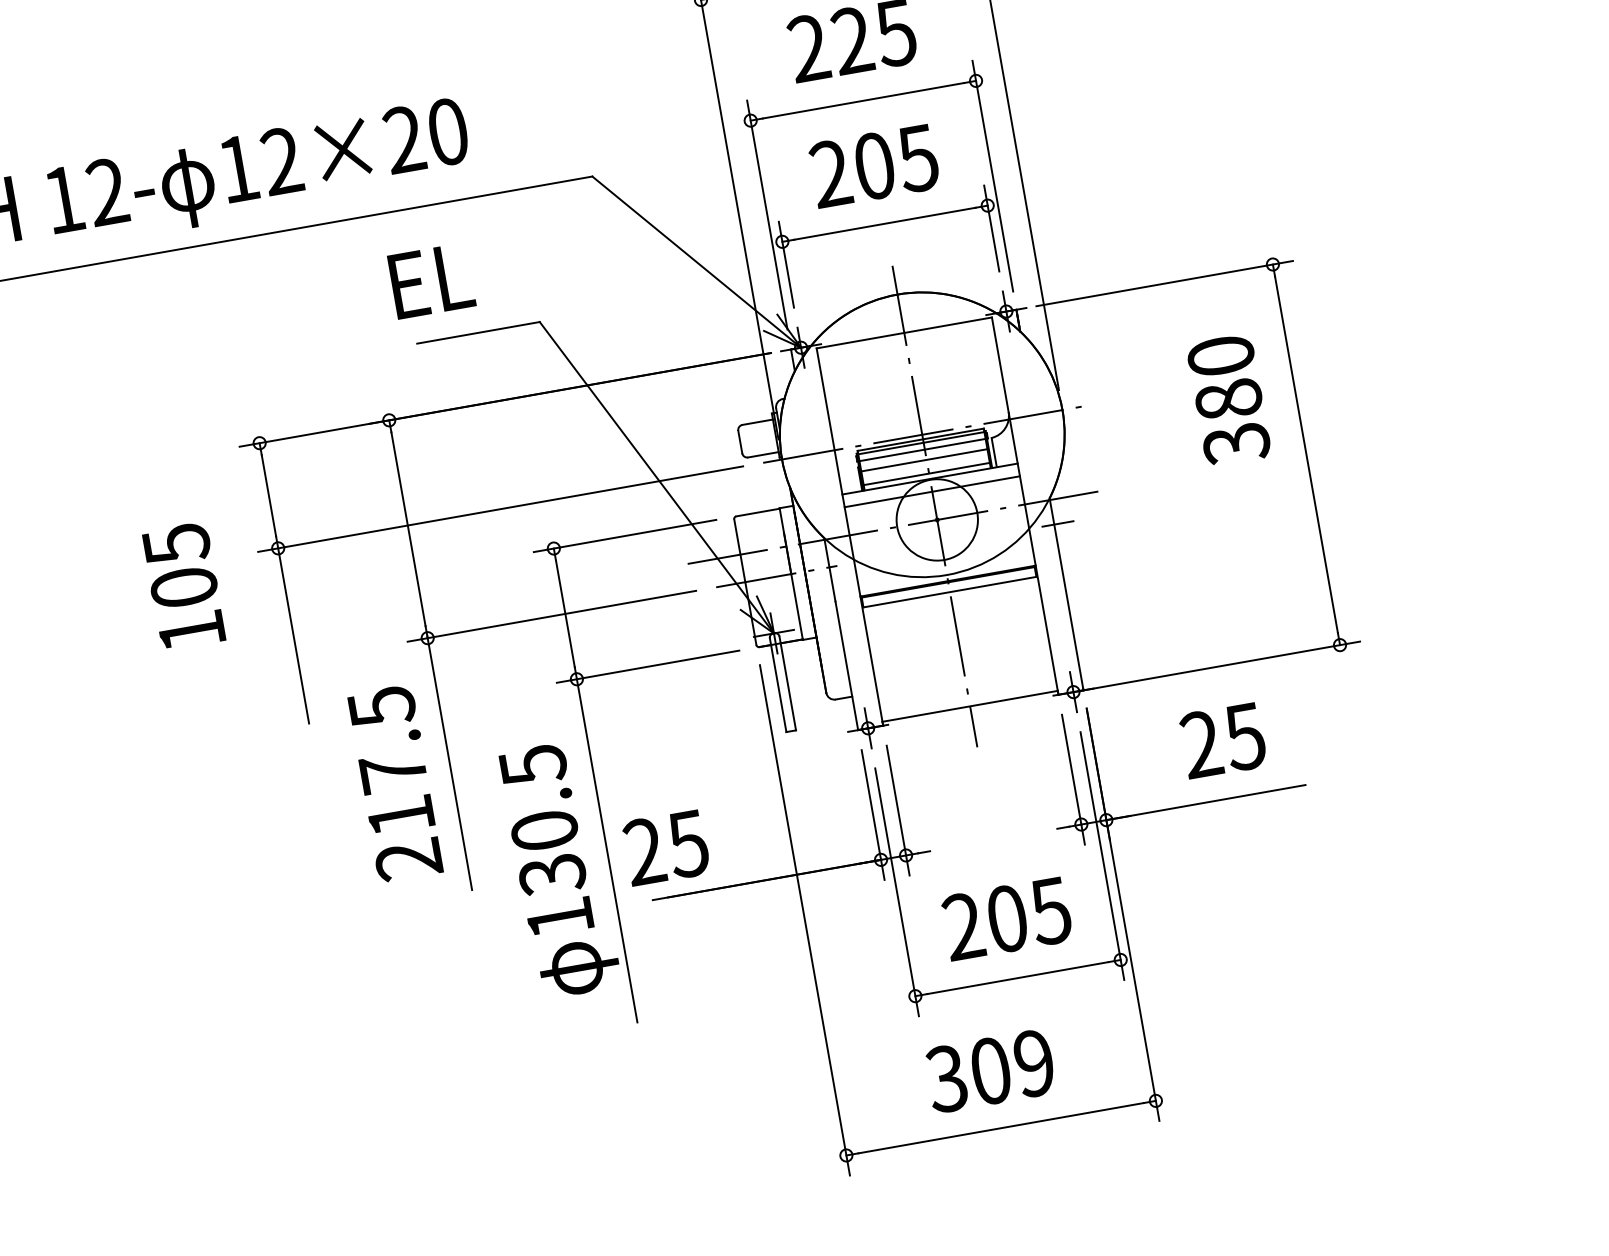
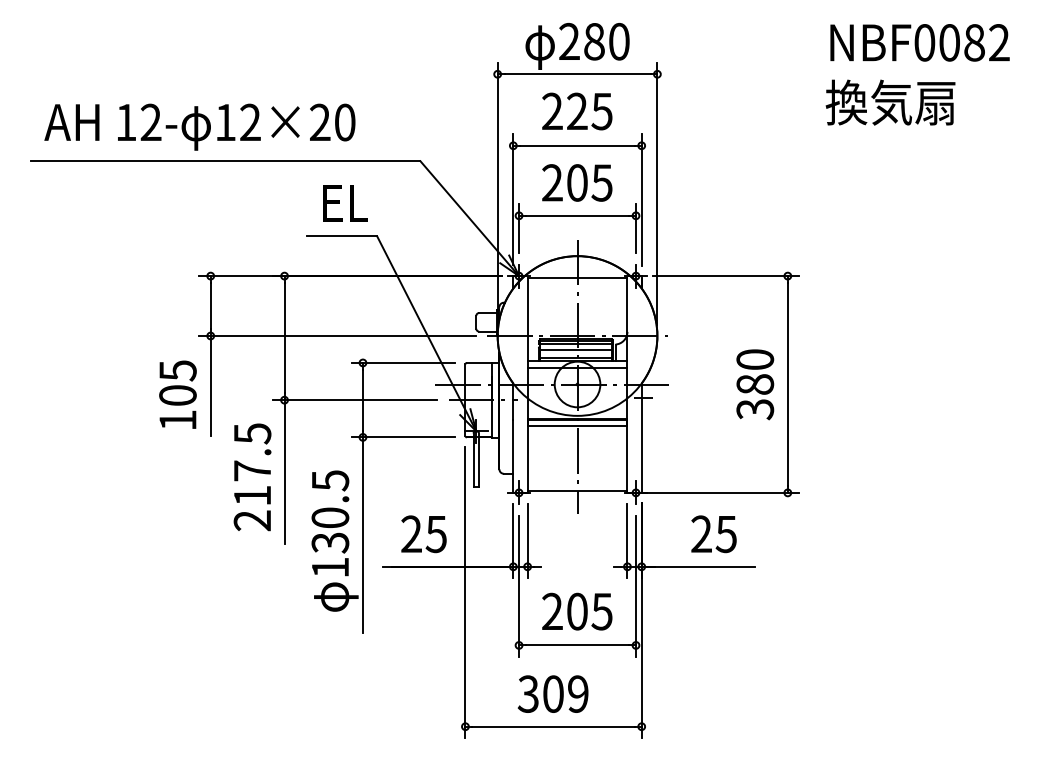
text: (431, 281) -> (345, 203), moved
text: (1229, 399) -> (755, 384), moved
text: (183, 585) -> (177, 394), moved
text: (665, 848) -> (423, 534), moved

